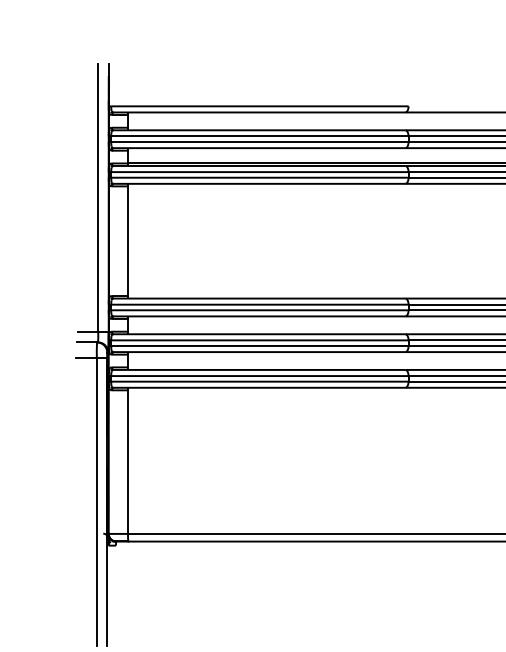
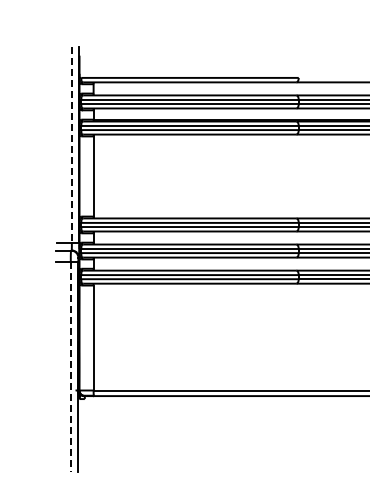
line: (97, 198) -> (71, 145), solid -> dashed
line: (96, 502) -> (70, 367), solid -> dashed

